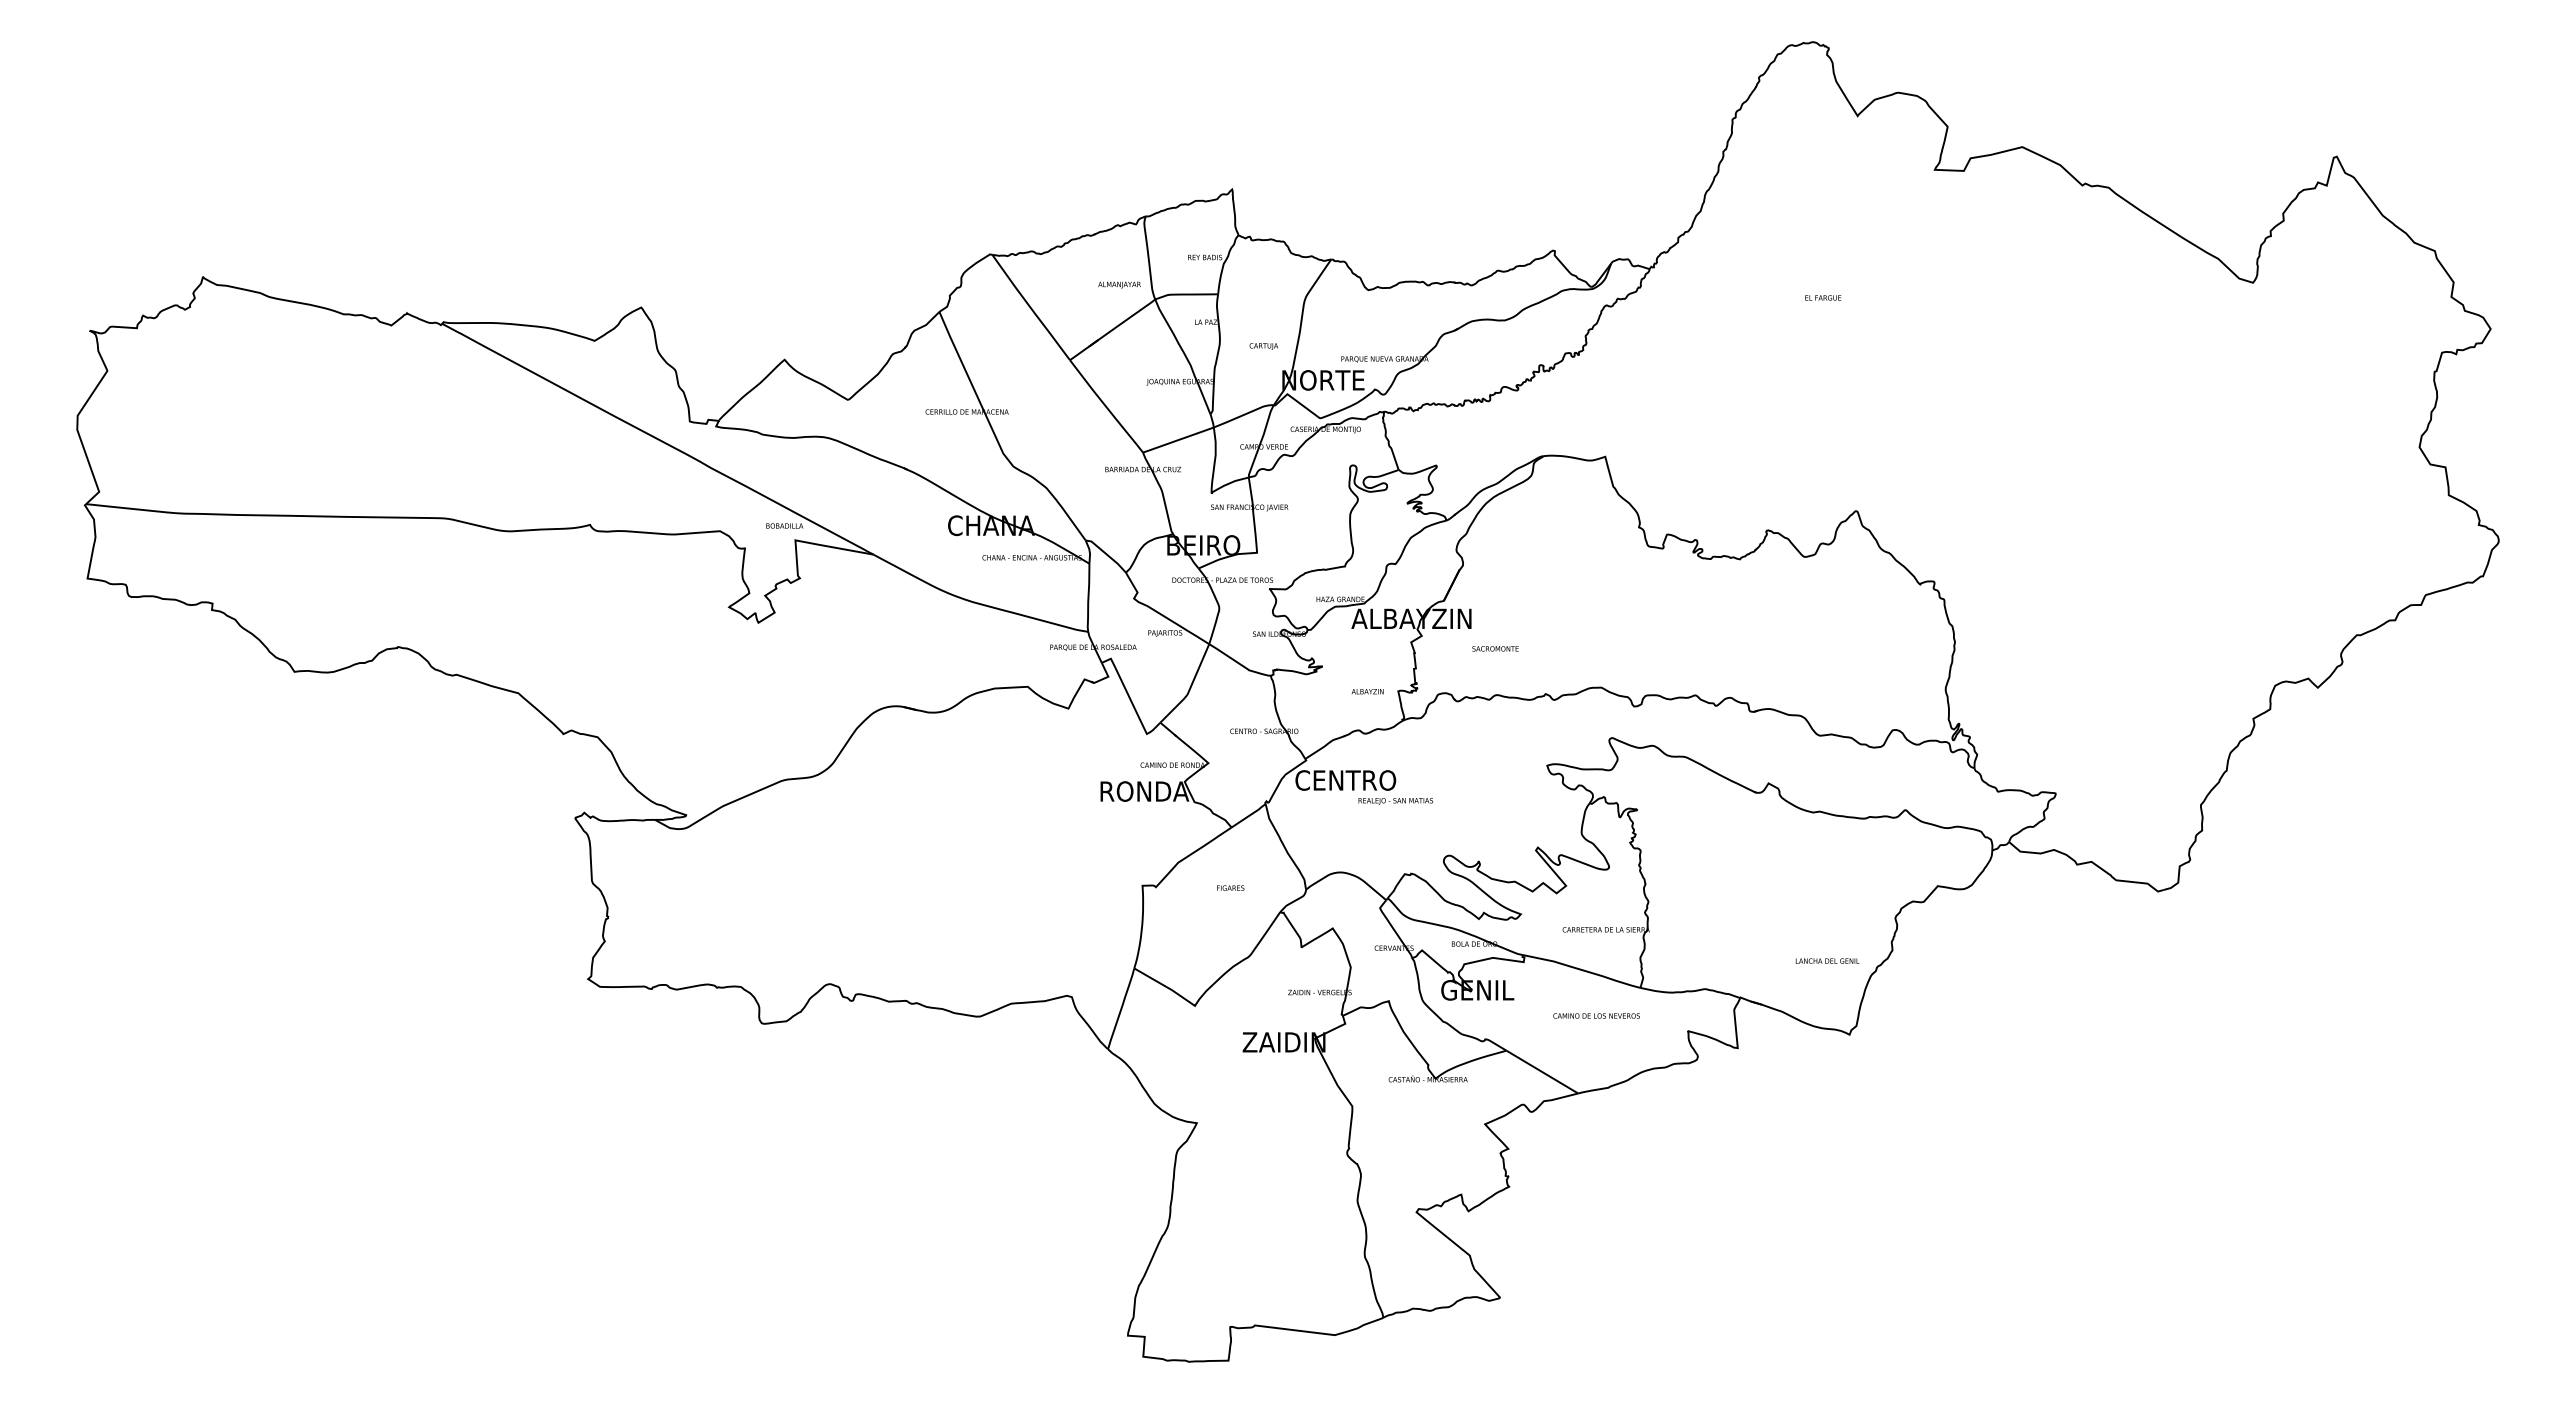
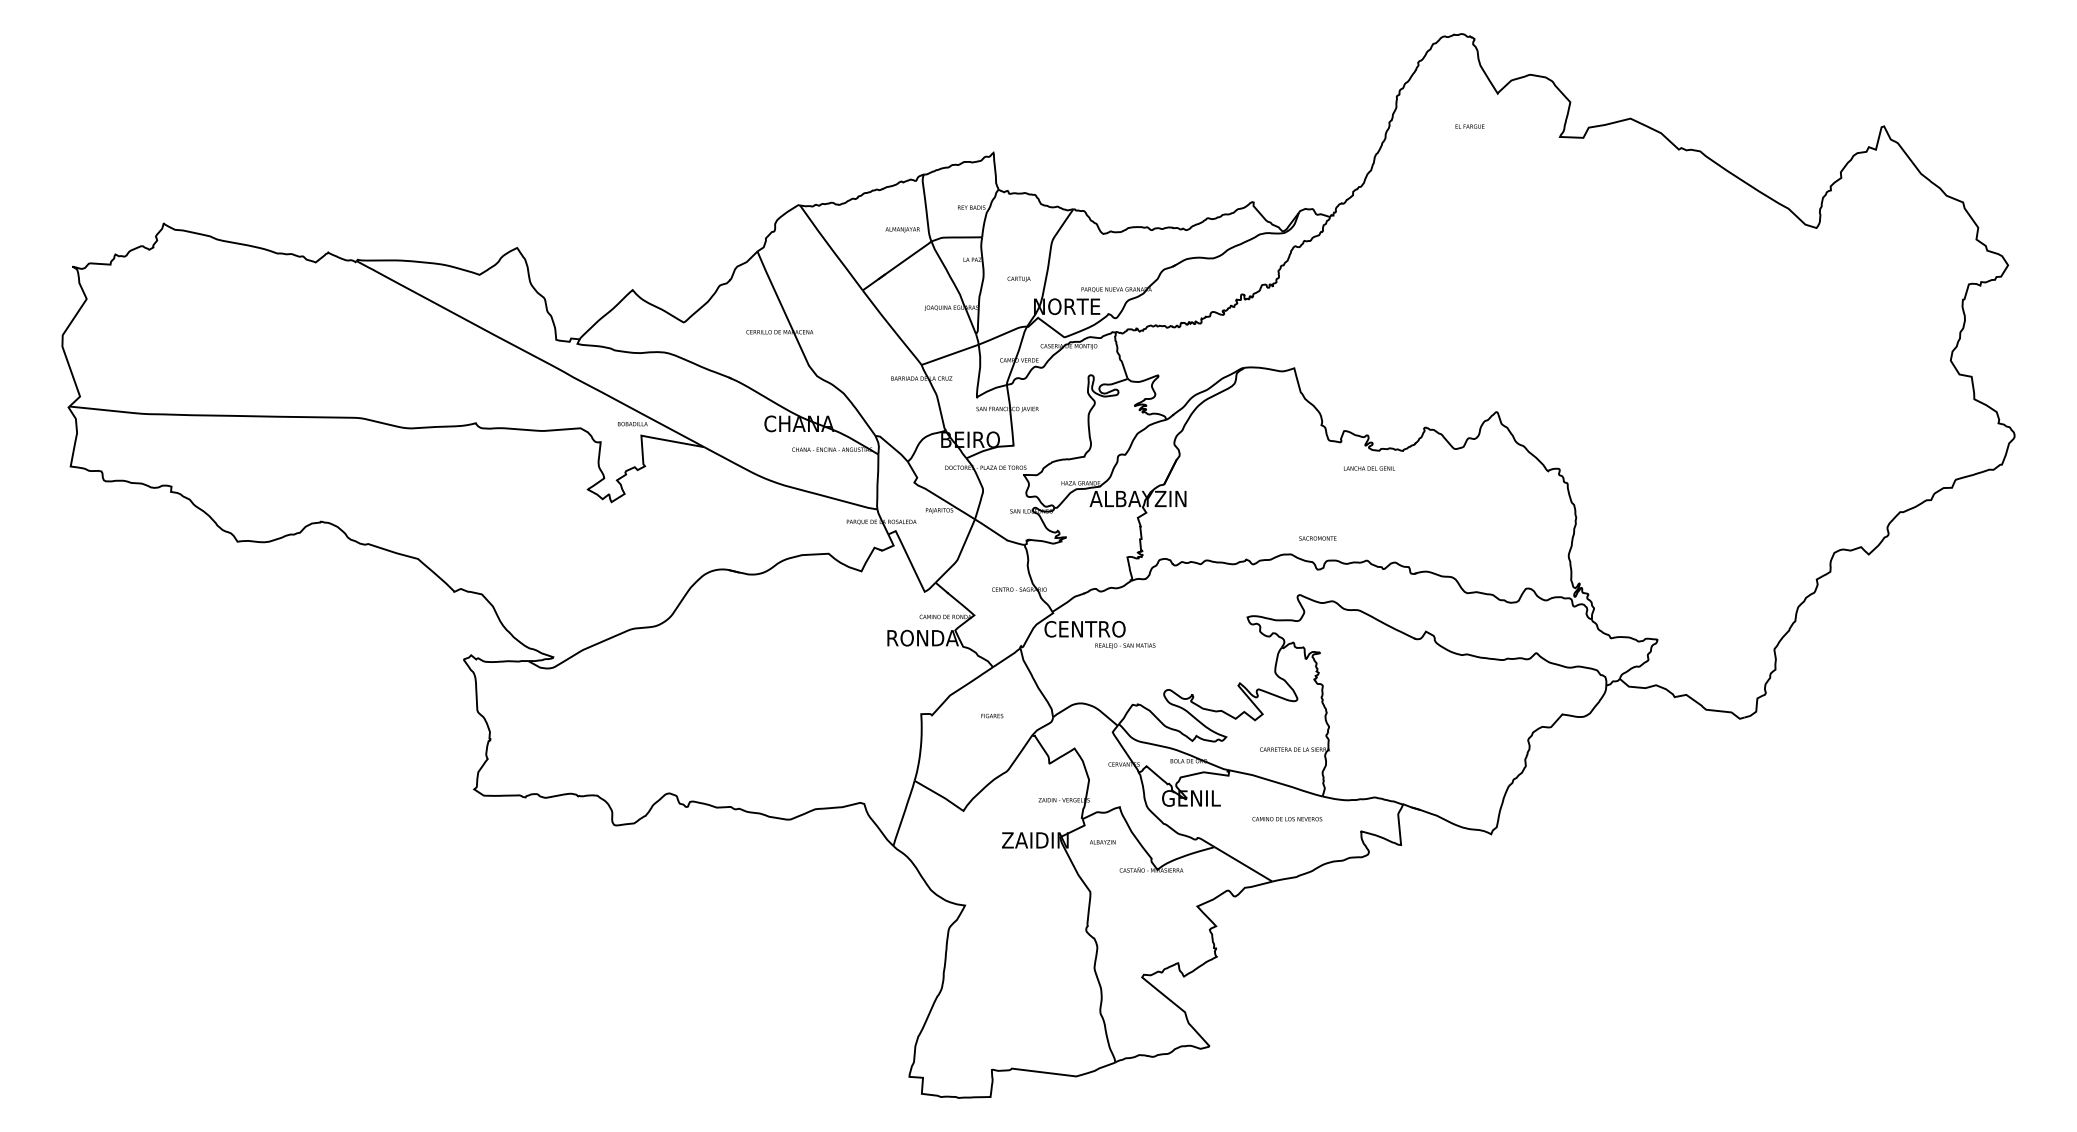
text: (1823, 297) -> (1470, 126), moved
text: (1495, 648) -> (1317, 538), moved
text: (1367, 691) -> (1102, 842), moved
text: (1827, 960) -> (1369, 468), moved

